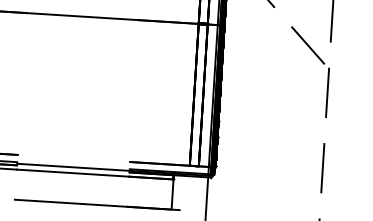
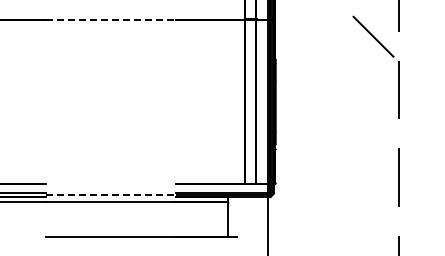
line: (83, 16) -> (111, 19), solid -> dashed
line: (73, 167) -> (111, 194), solid -> dashed

